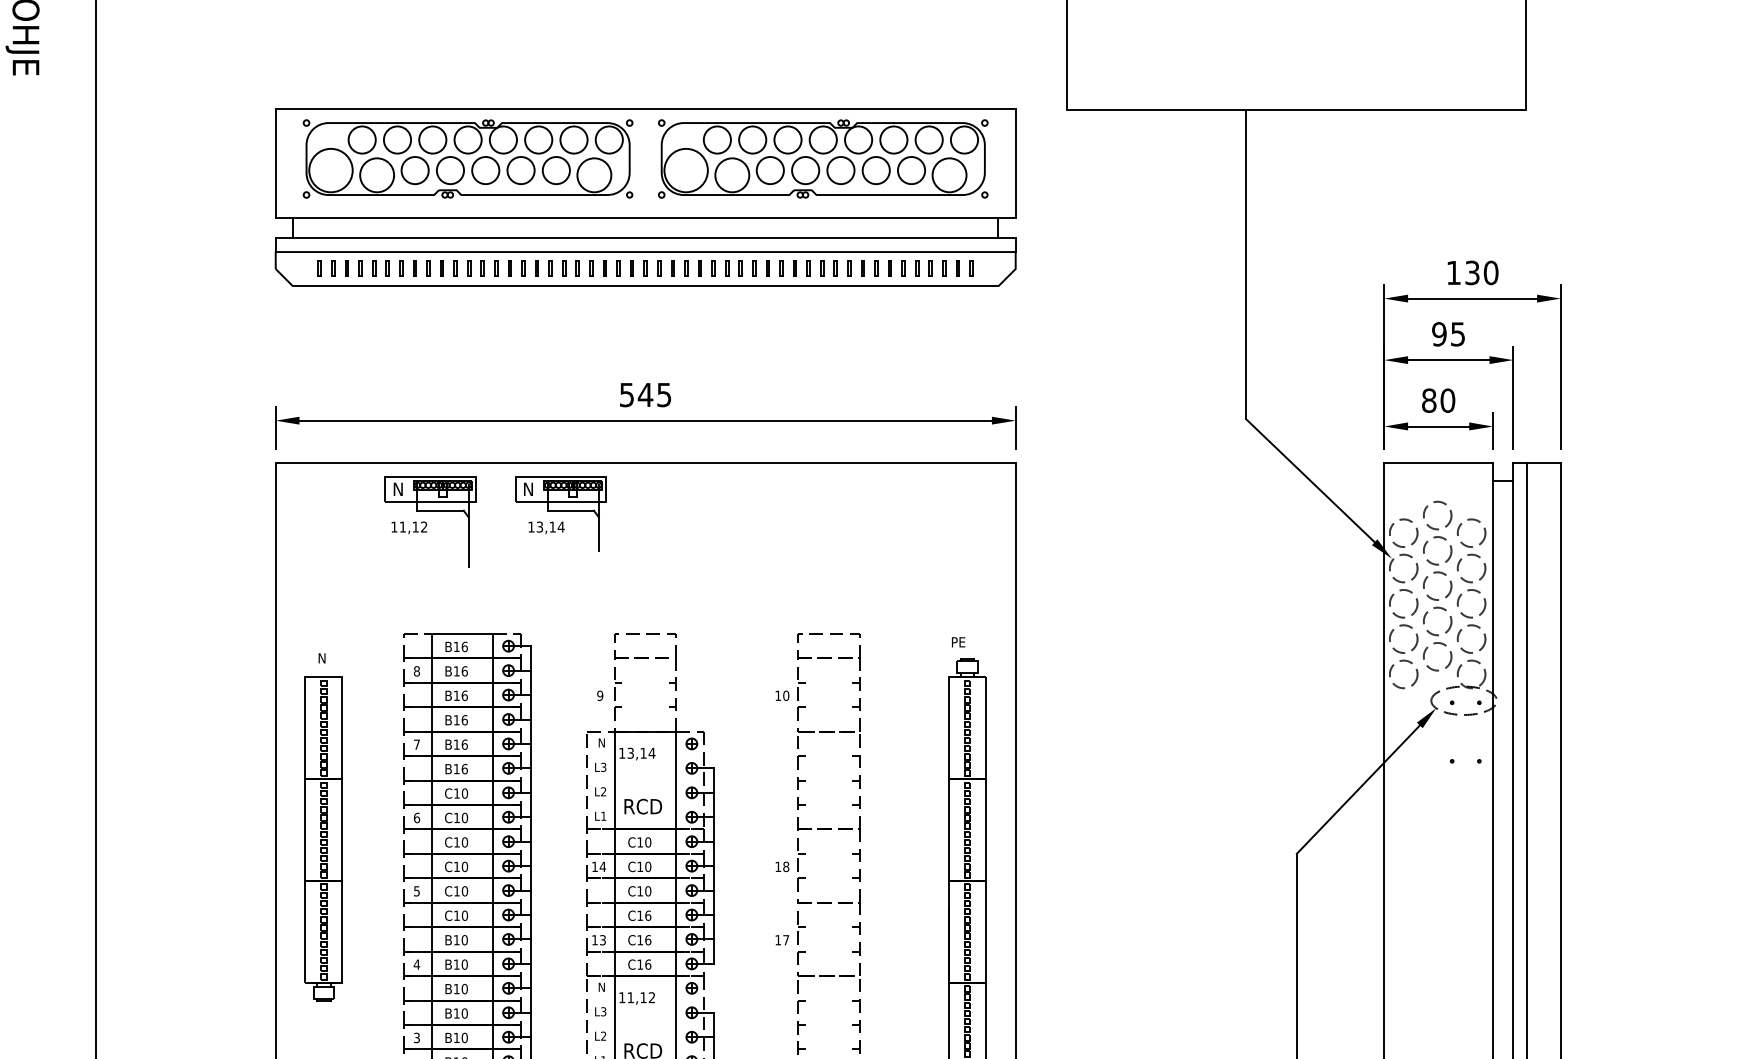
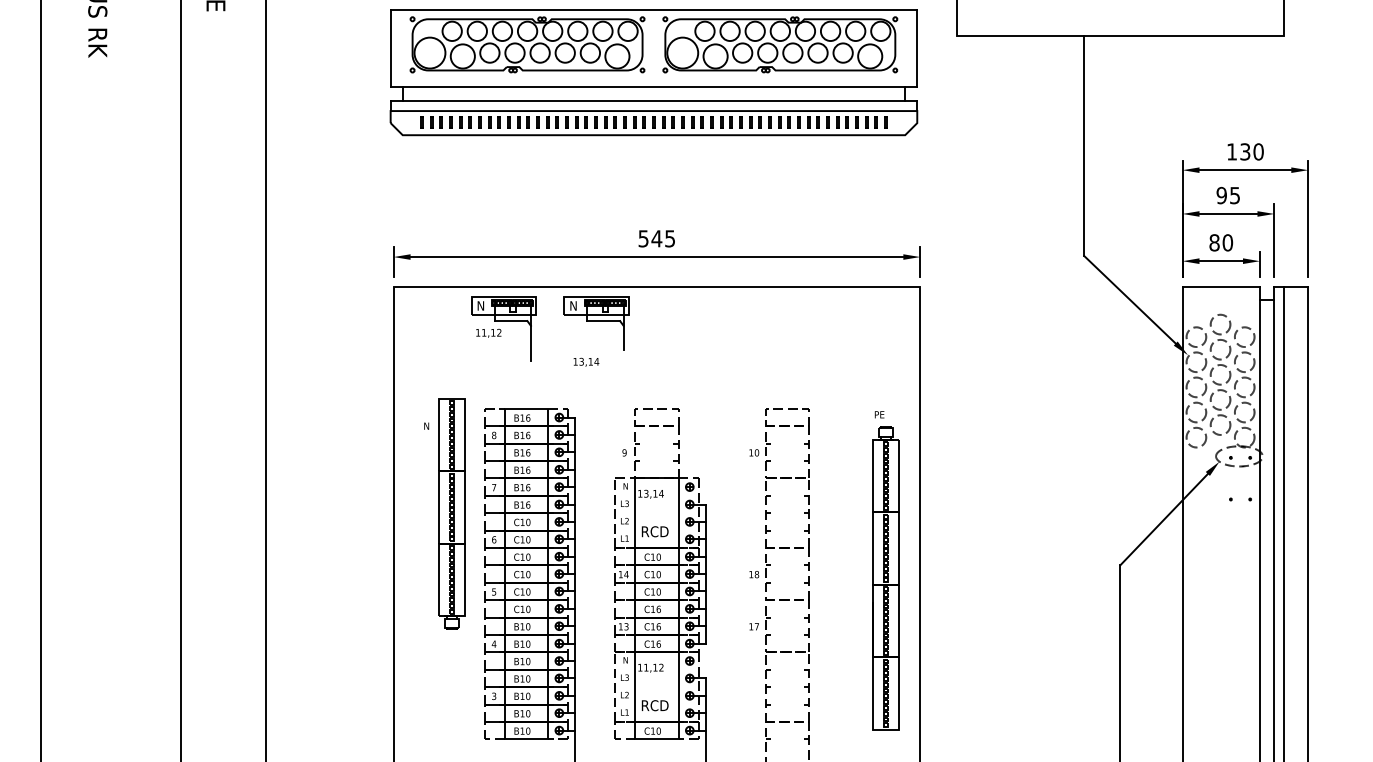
part: (645, 197) -> (653, 72), moved
text: (546, 526) -> (586, 361), moved
part: (323, 838) -> (451, 513), moved

